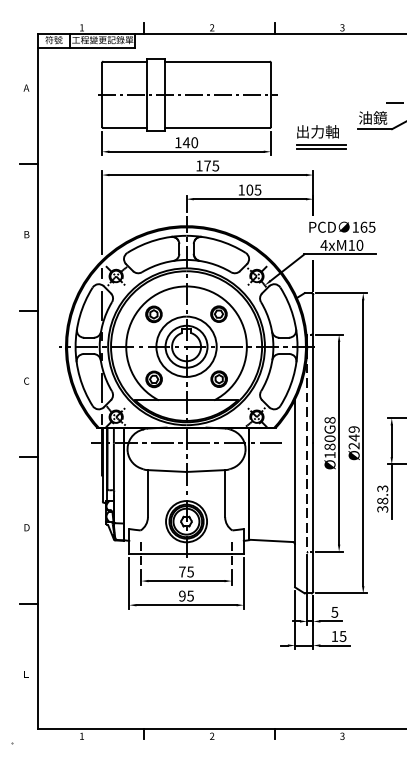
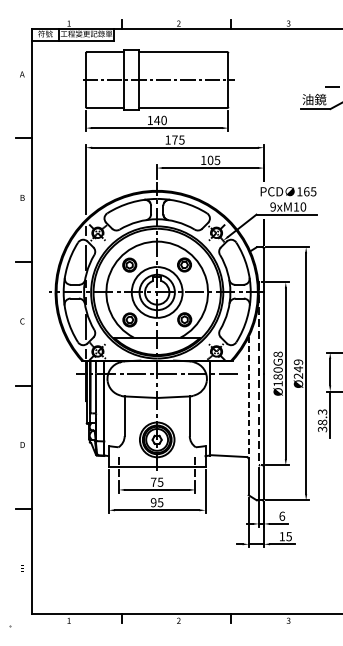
part: (321, 137) -> (270, 116), removed
text: (323, 244) -> (272, 206), 4xM10 -> 9xM10
line: (295, 471) -> (249, 397), solid -> dashed
text: (334, 611) -> (281, 515), 5 -> 6

